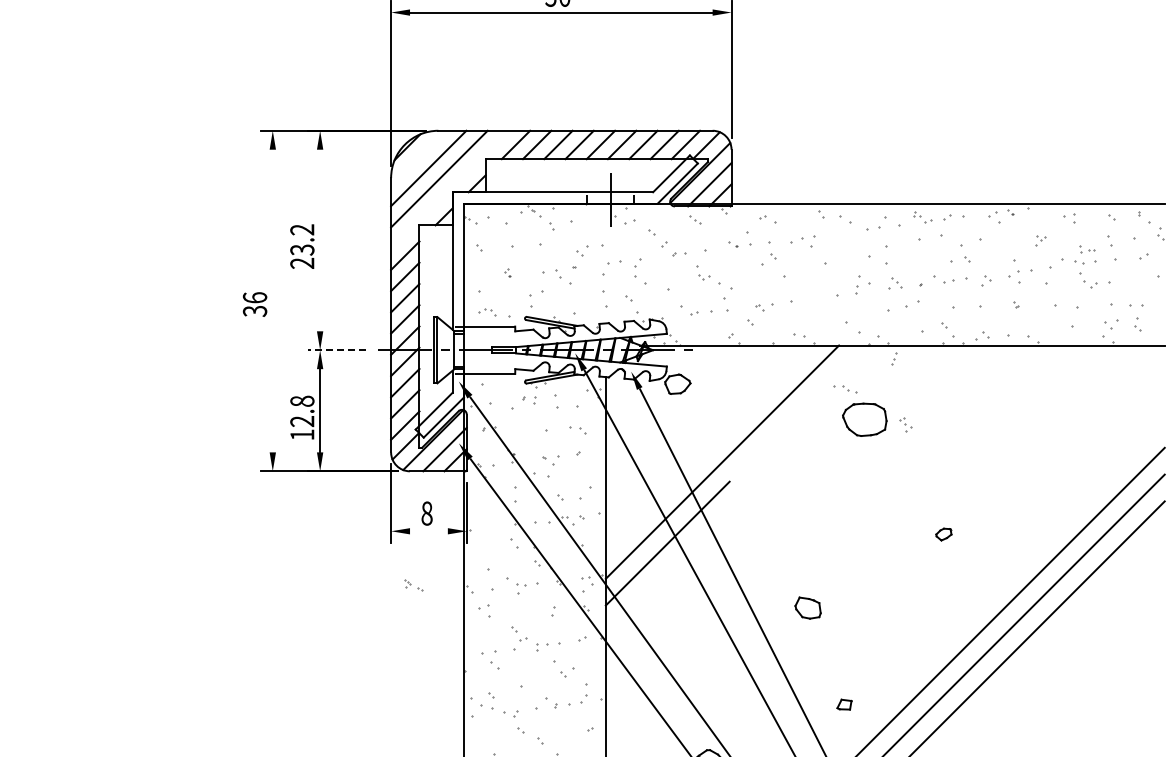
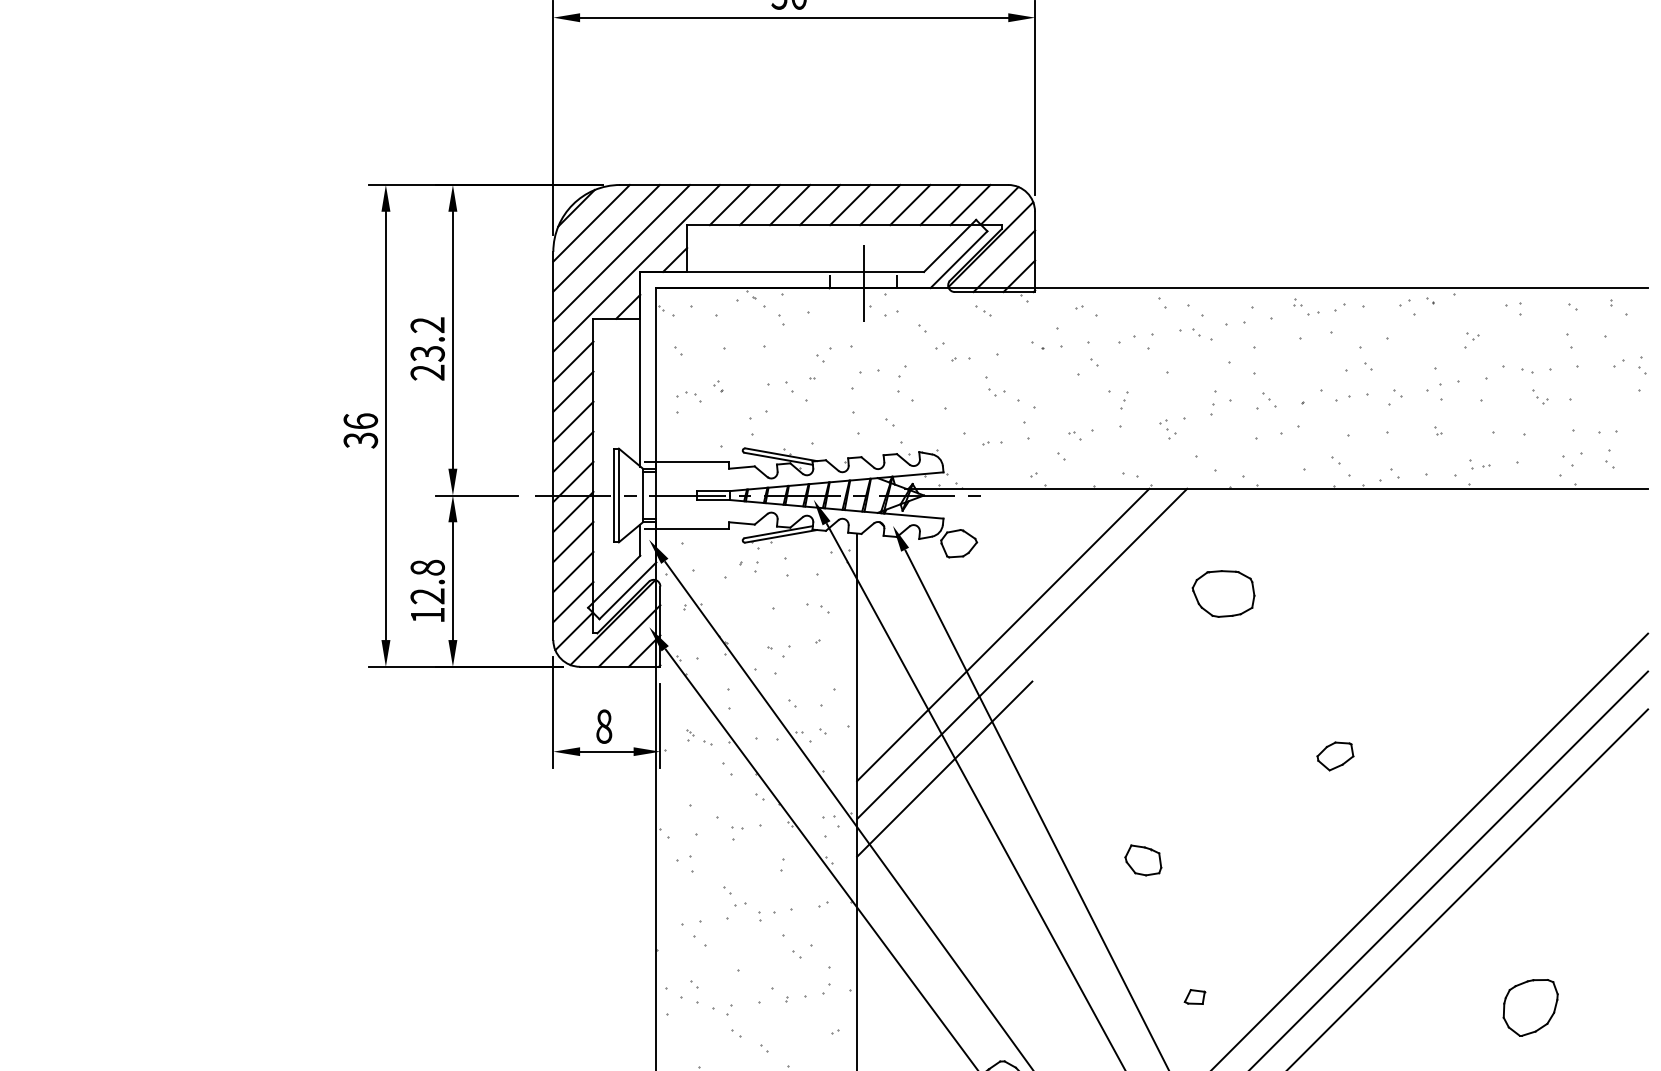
line: (418, 157) -> (592, 222), added
line: (449, 189) -> (635, 268), added
part: (1160, 233) -> (1642, 365), moved
line: (320, 240) -> (453, 340), added
part: (1087, 249) -> (1480, 464), moved
part: (1088, 280) -> (1540, 396), size x0.62
line: (272, 300) -> (385, 425), added
part: (487, 312) -> (689, 396), moved
part: (701, 313) -> (992, 443), size x0.62
line: (337, 350) -> (477, 495), dashed -> solid
part: (894, 358) -> (1124, 399), moved
part: (845, 389) -> (1196, 334), moved
part: (905, 424) -> (1167, 429), moved
line: (708, 448) -> (1002, 634), added
line: (428, 531) -> (606, 751), added
part: (943, 534) -> (1334, 756), size x1.67
part: (413, 585) -> (698, 737), moved
part: (1081, 711) -> (1530, 1006), added

